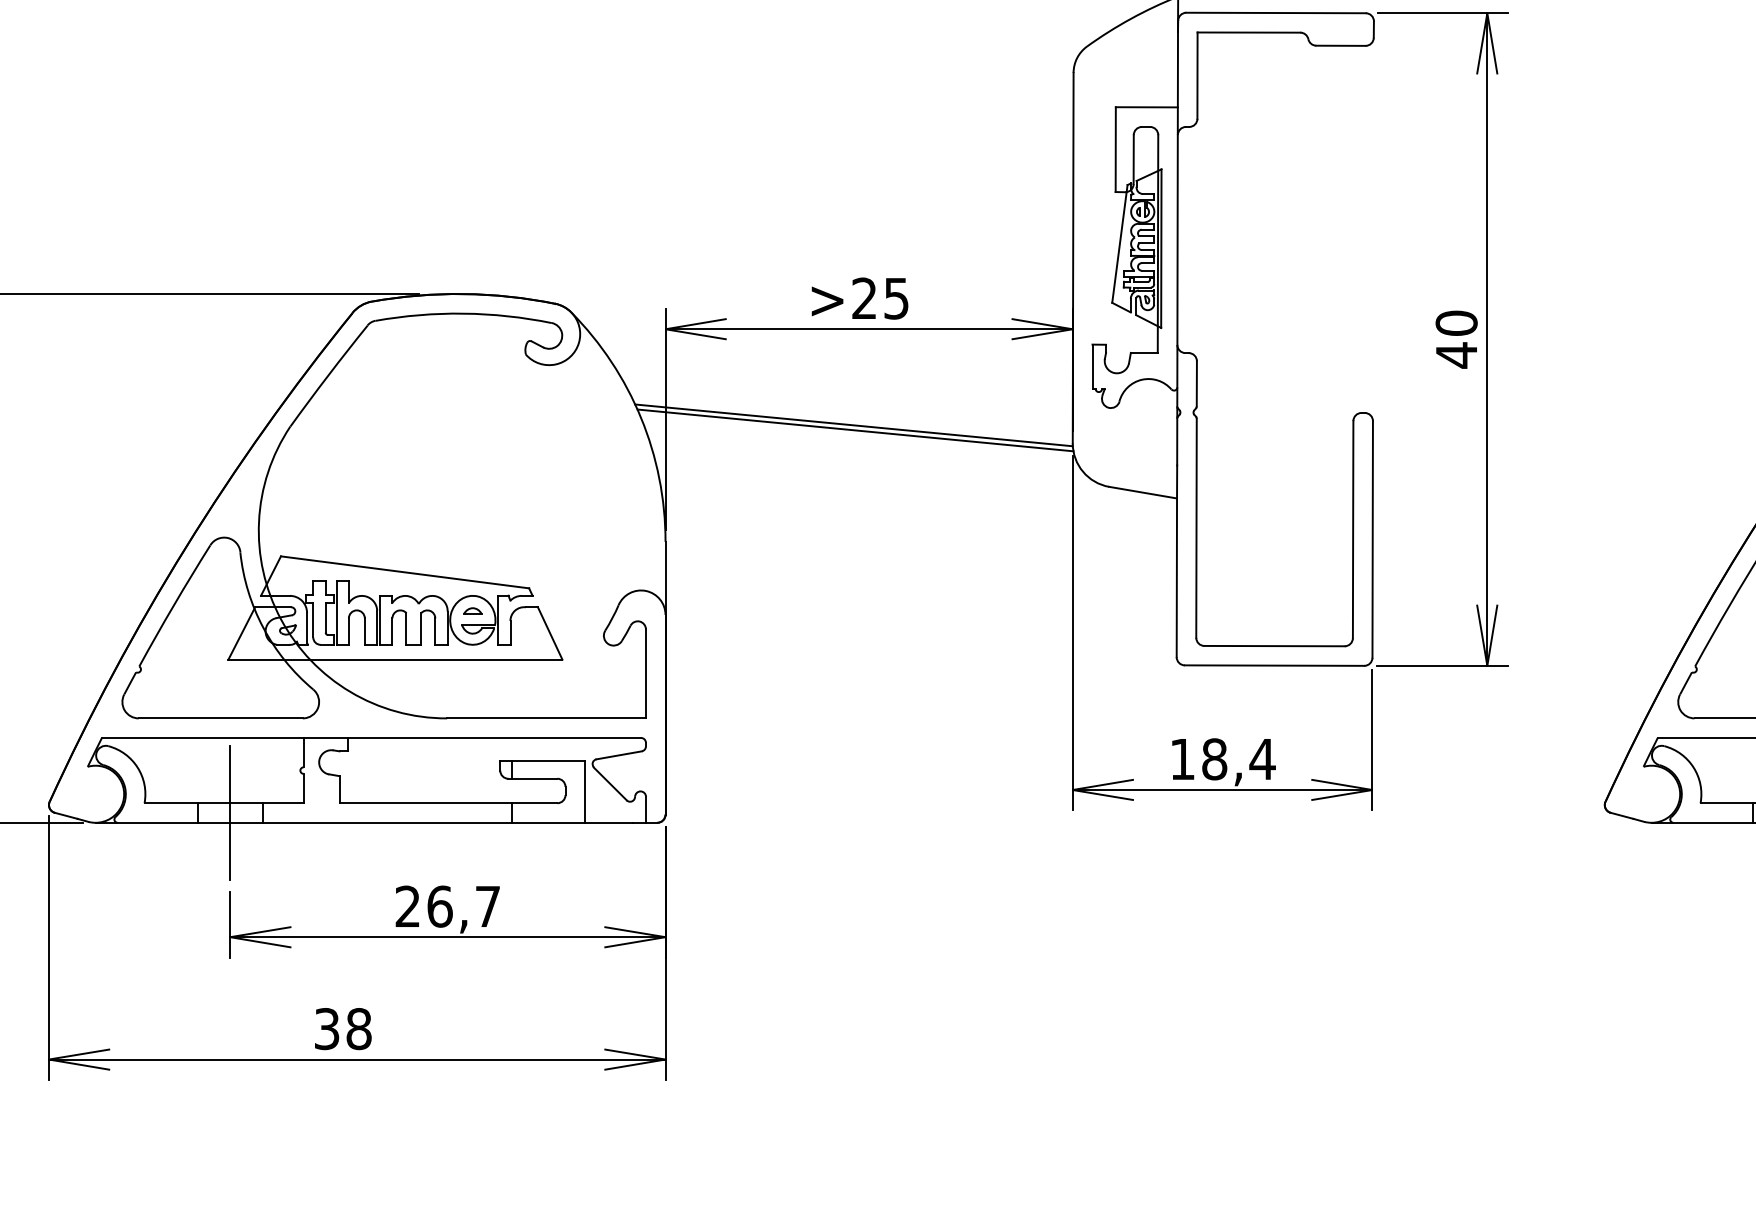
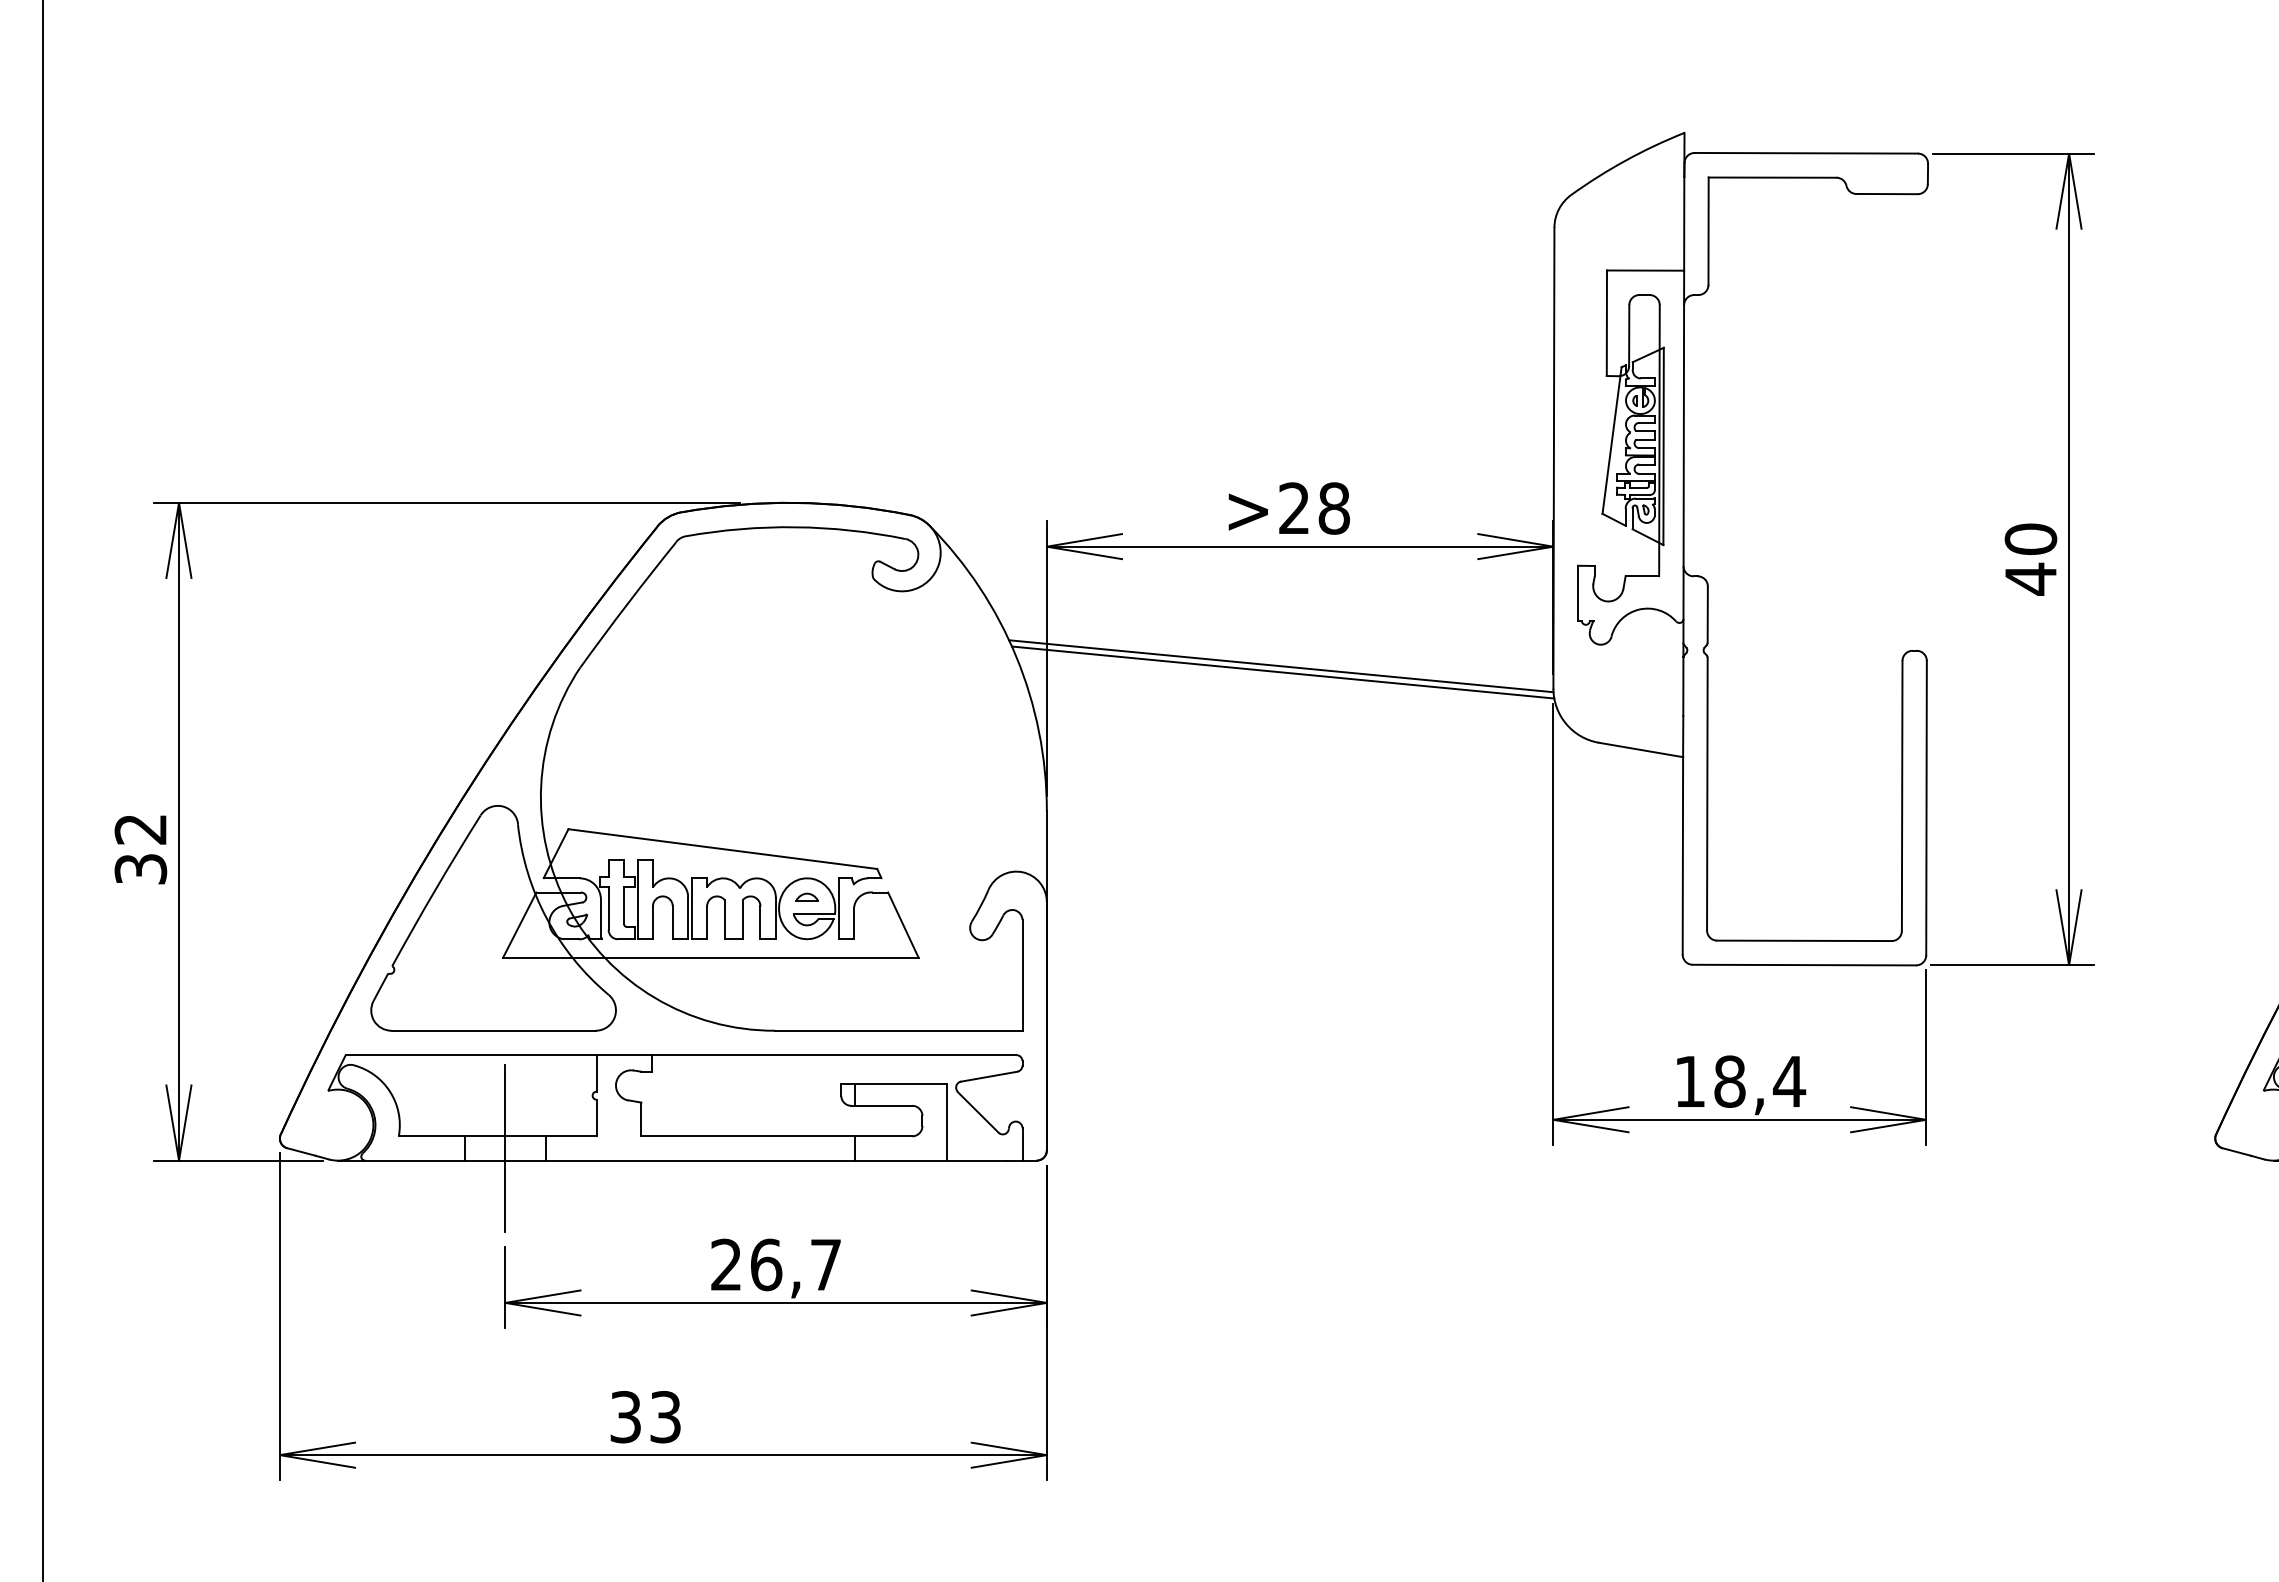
text: (895, 298) -> (1333, 508), >25 -> >28
text: (358, 1029) -> (665, 1417), 38 -> 33

